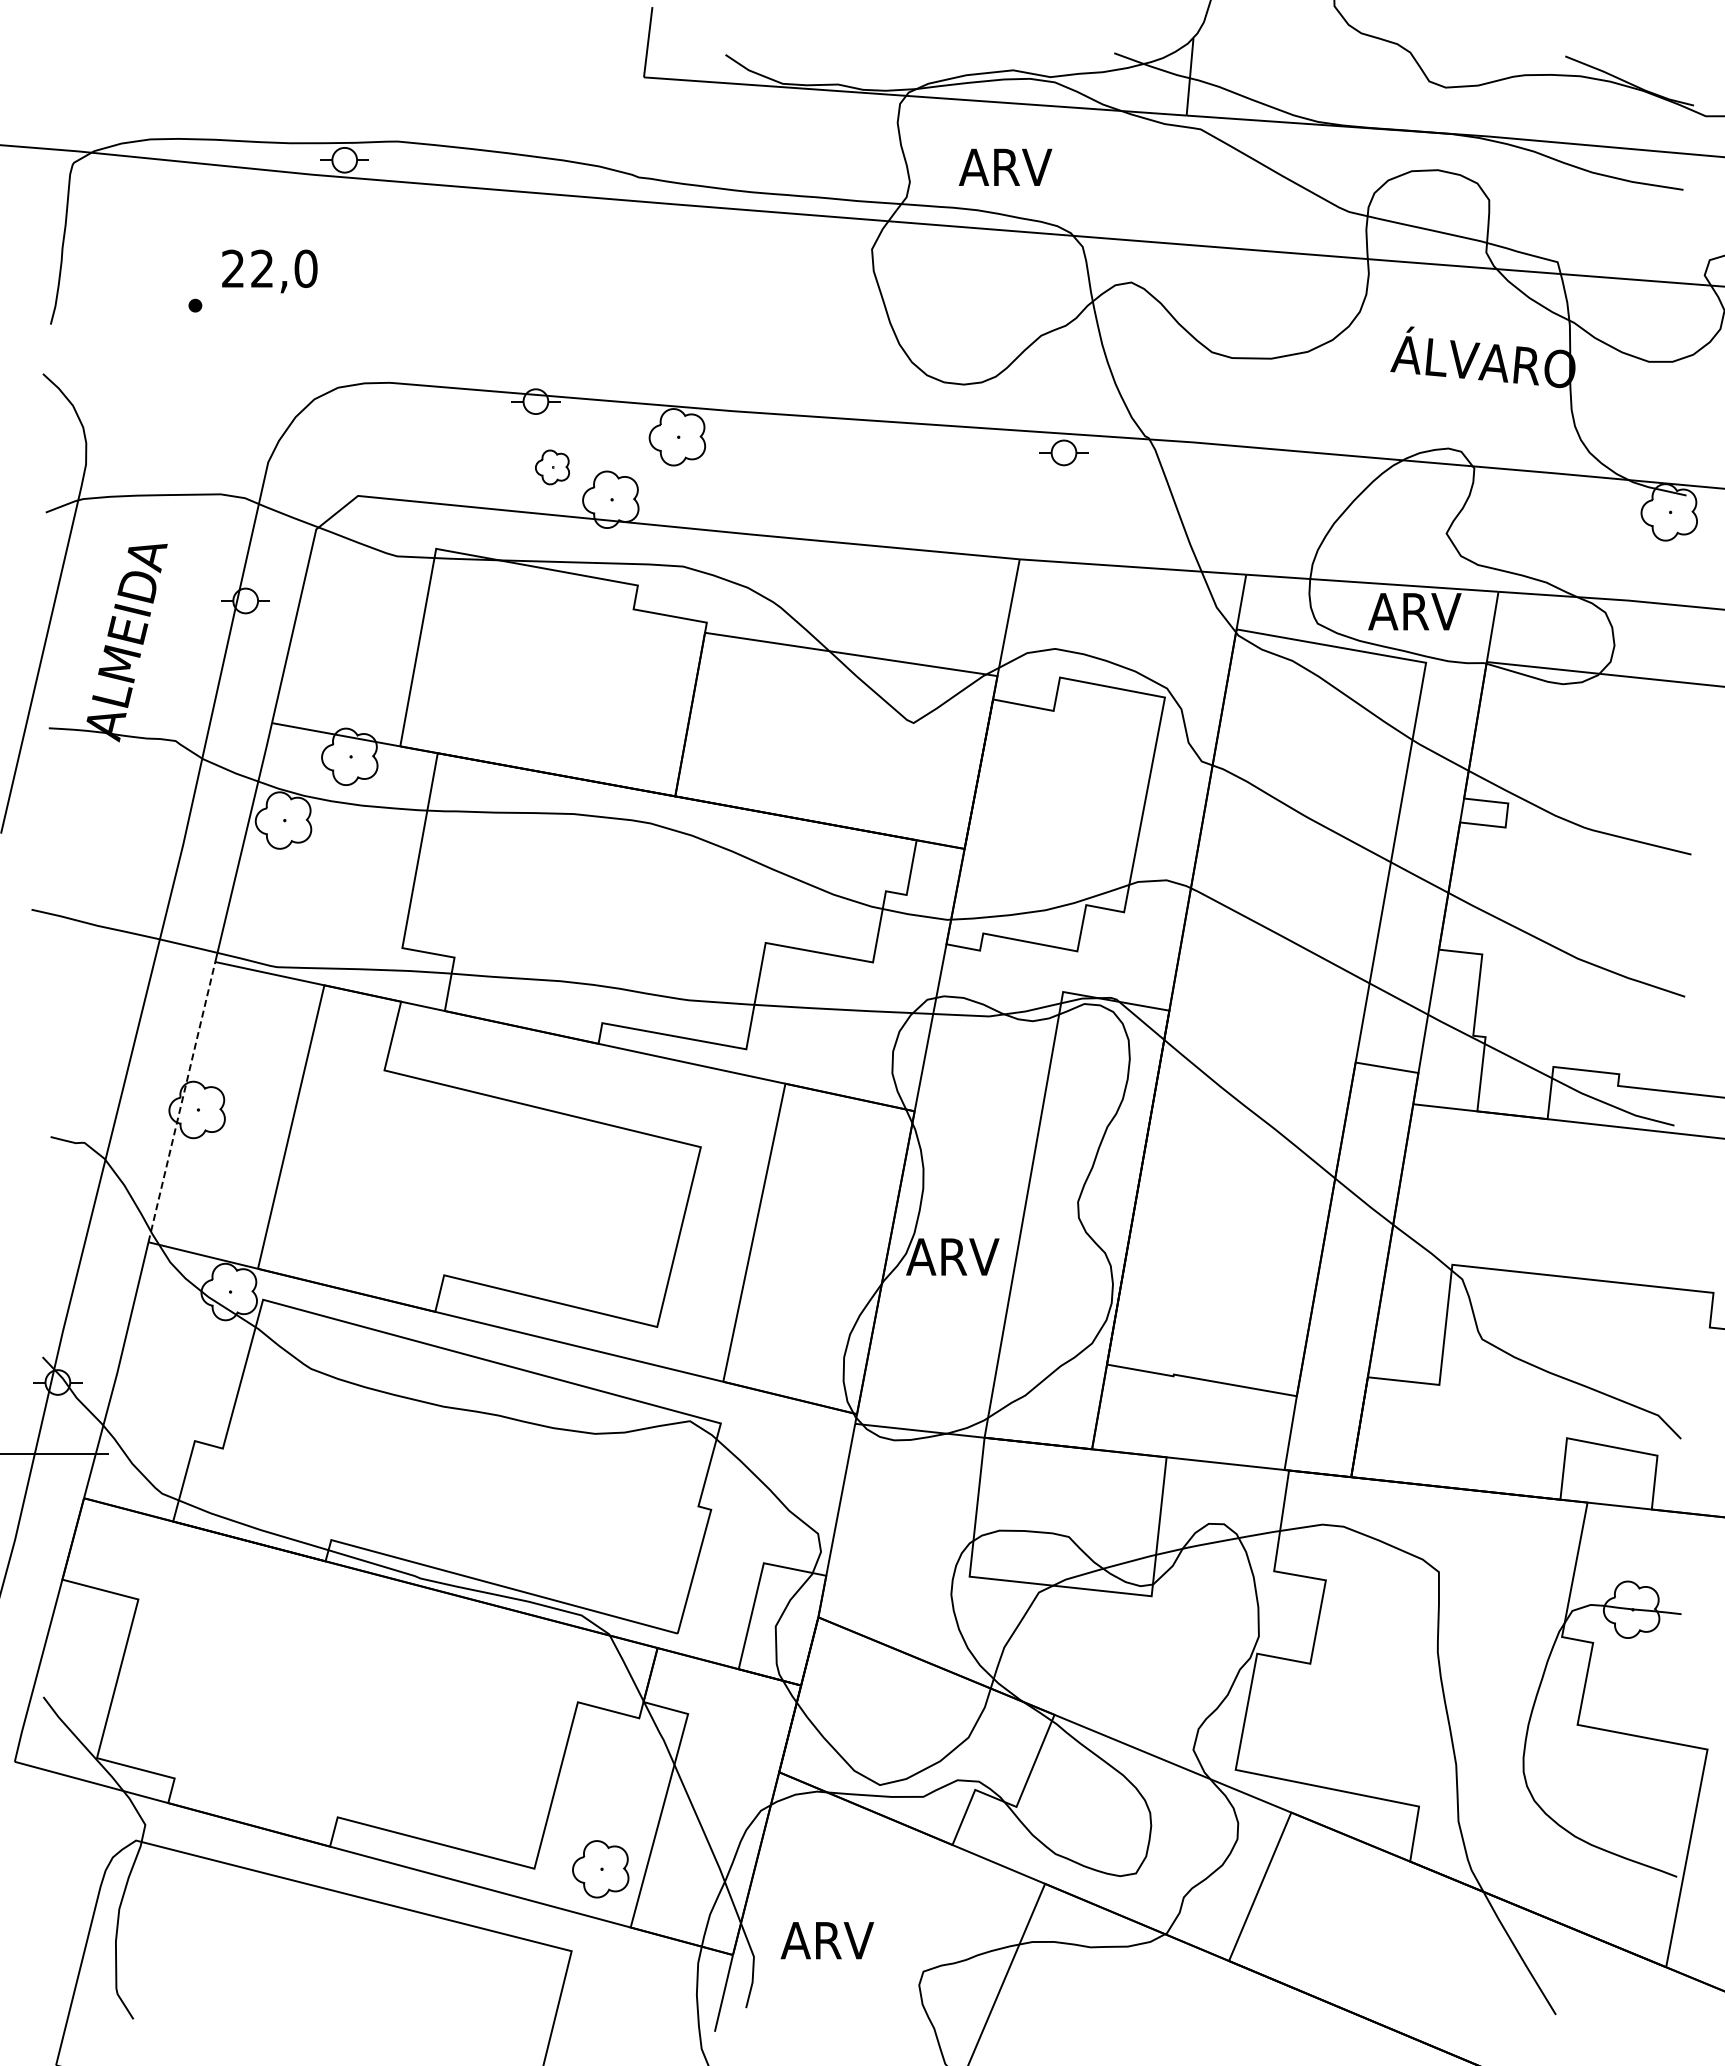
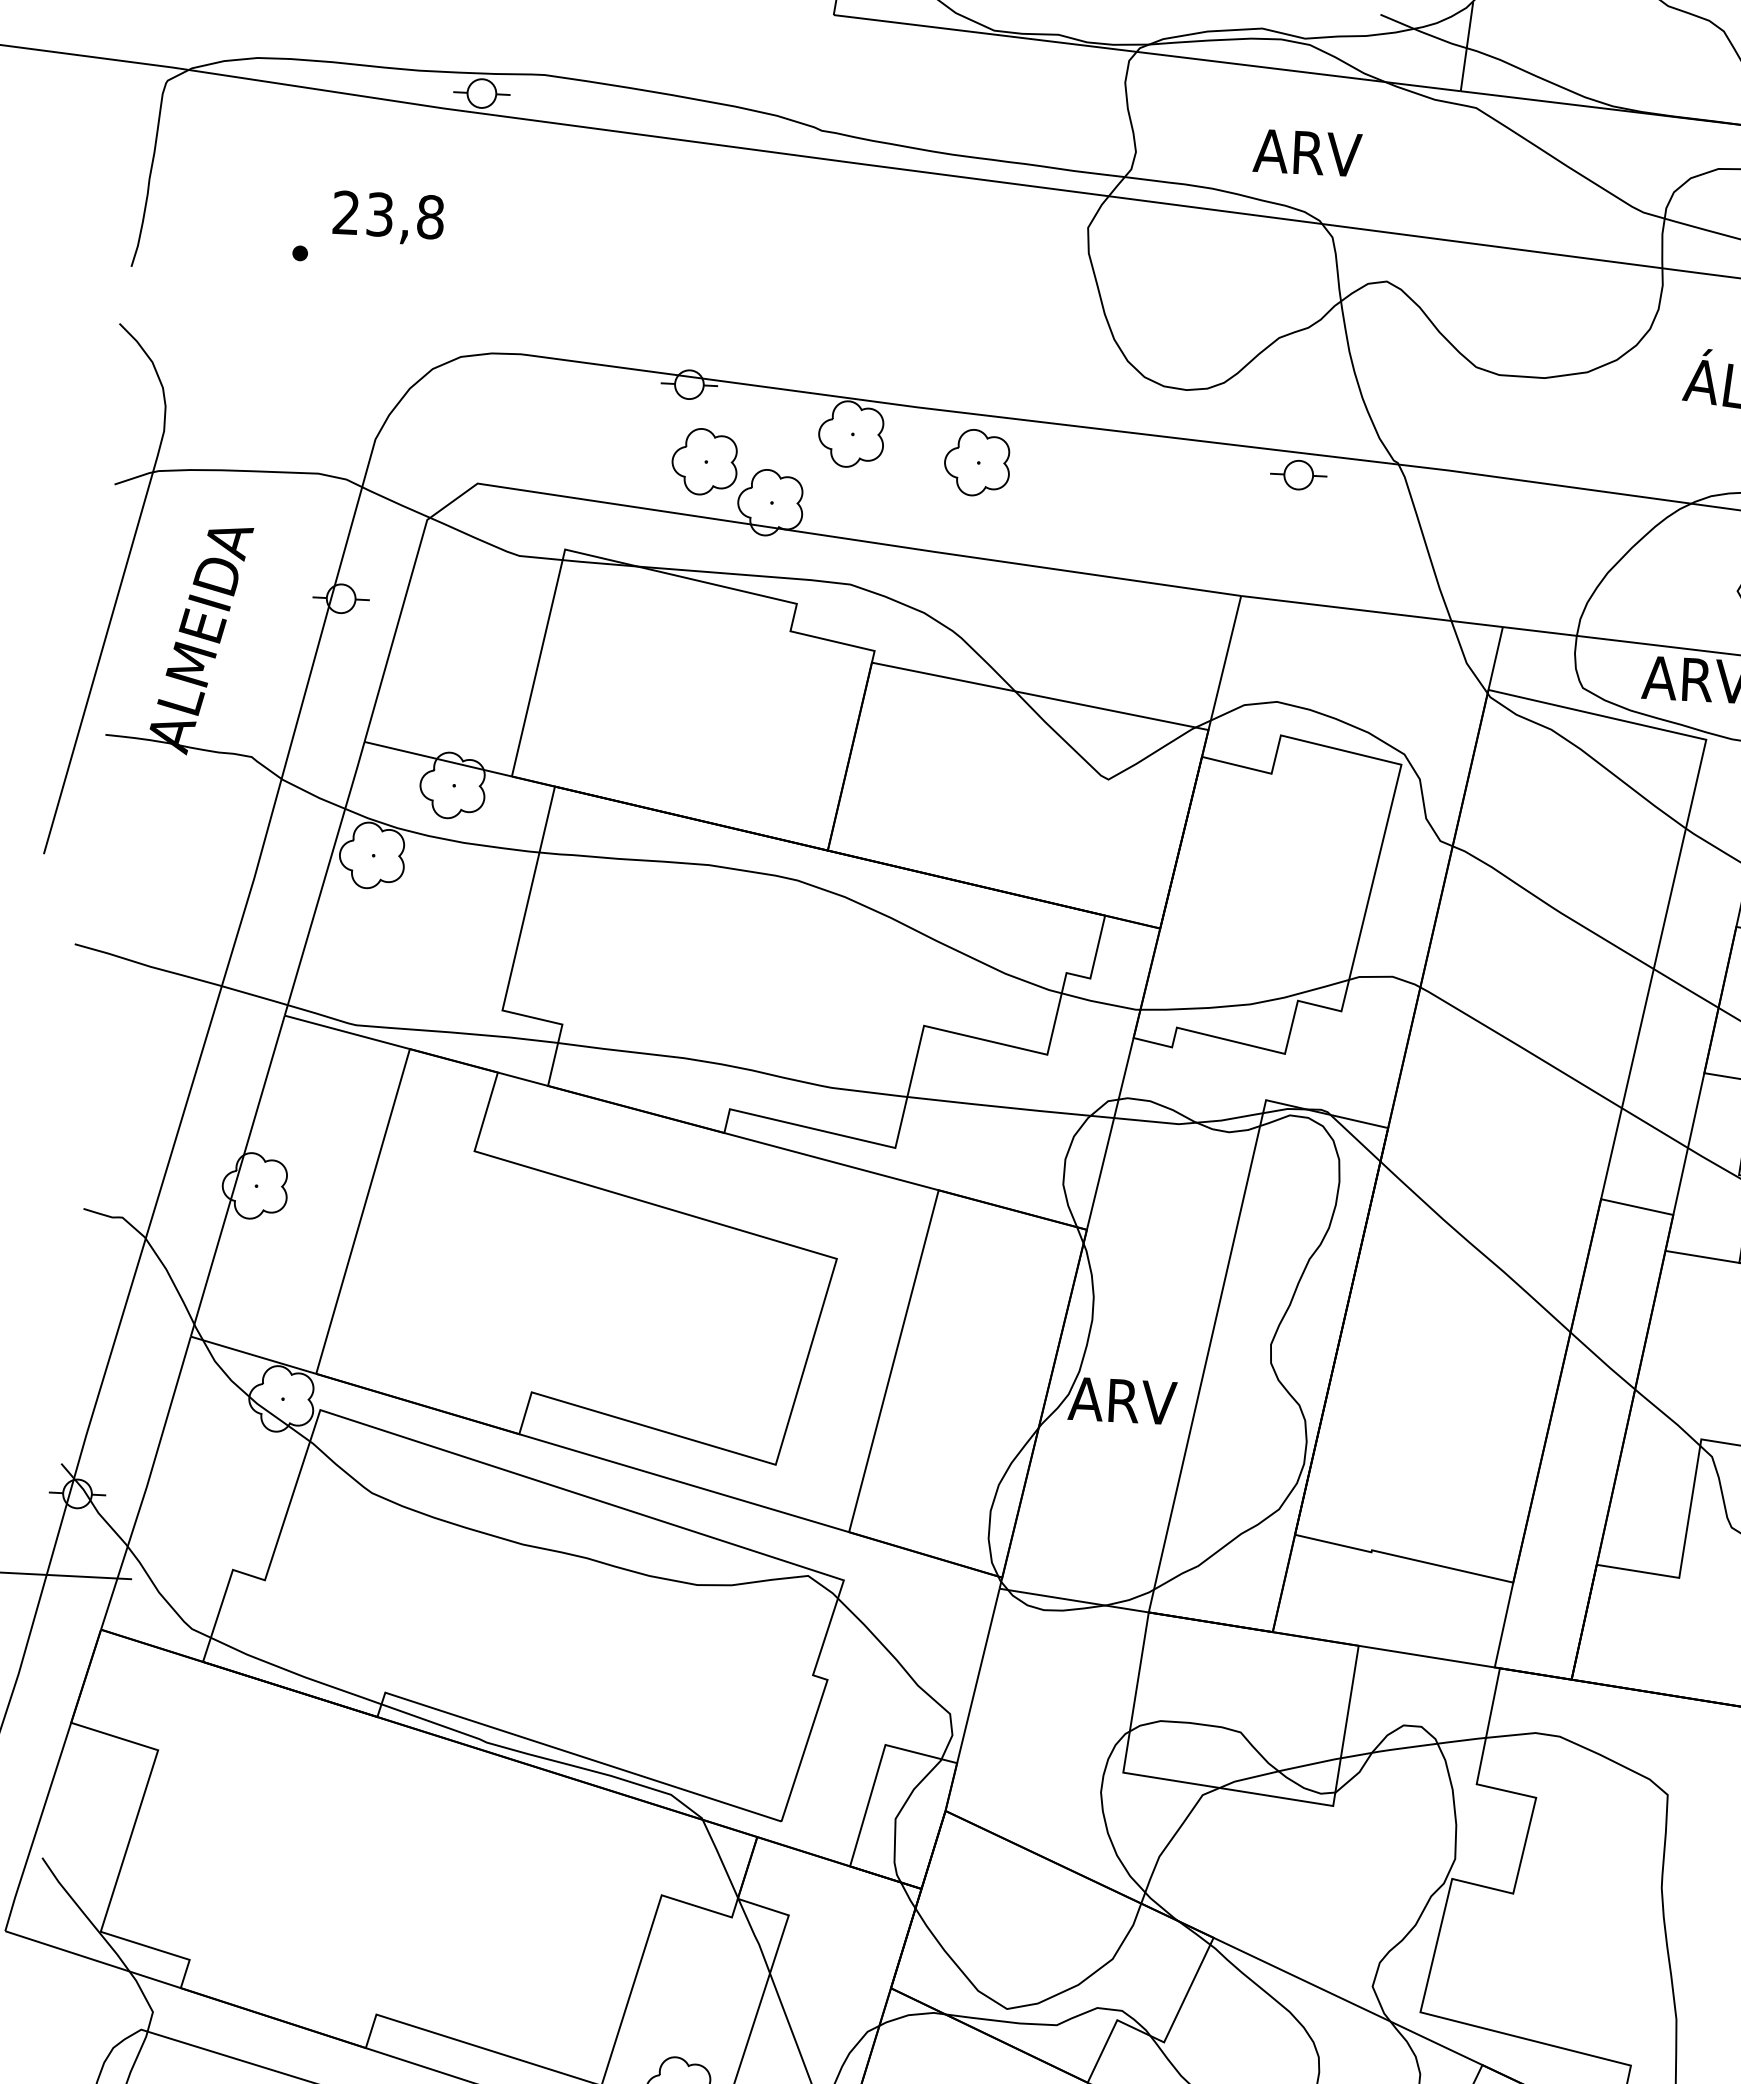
text: (1005, 166) -> (1307, 151), moved
text: (284, 268) -> (405, 215), 22,0 -> 23,8
part: (786, 456) -> (976, 463), added
part: (552, 467) -> (704, 462), size x1.67
line: (182, 1101) -> (238, 1175), dashed -> solid

